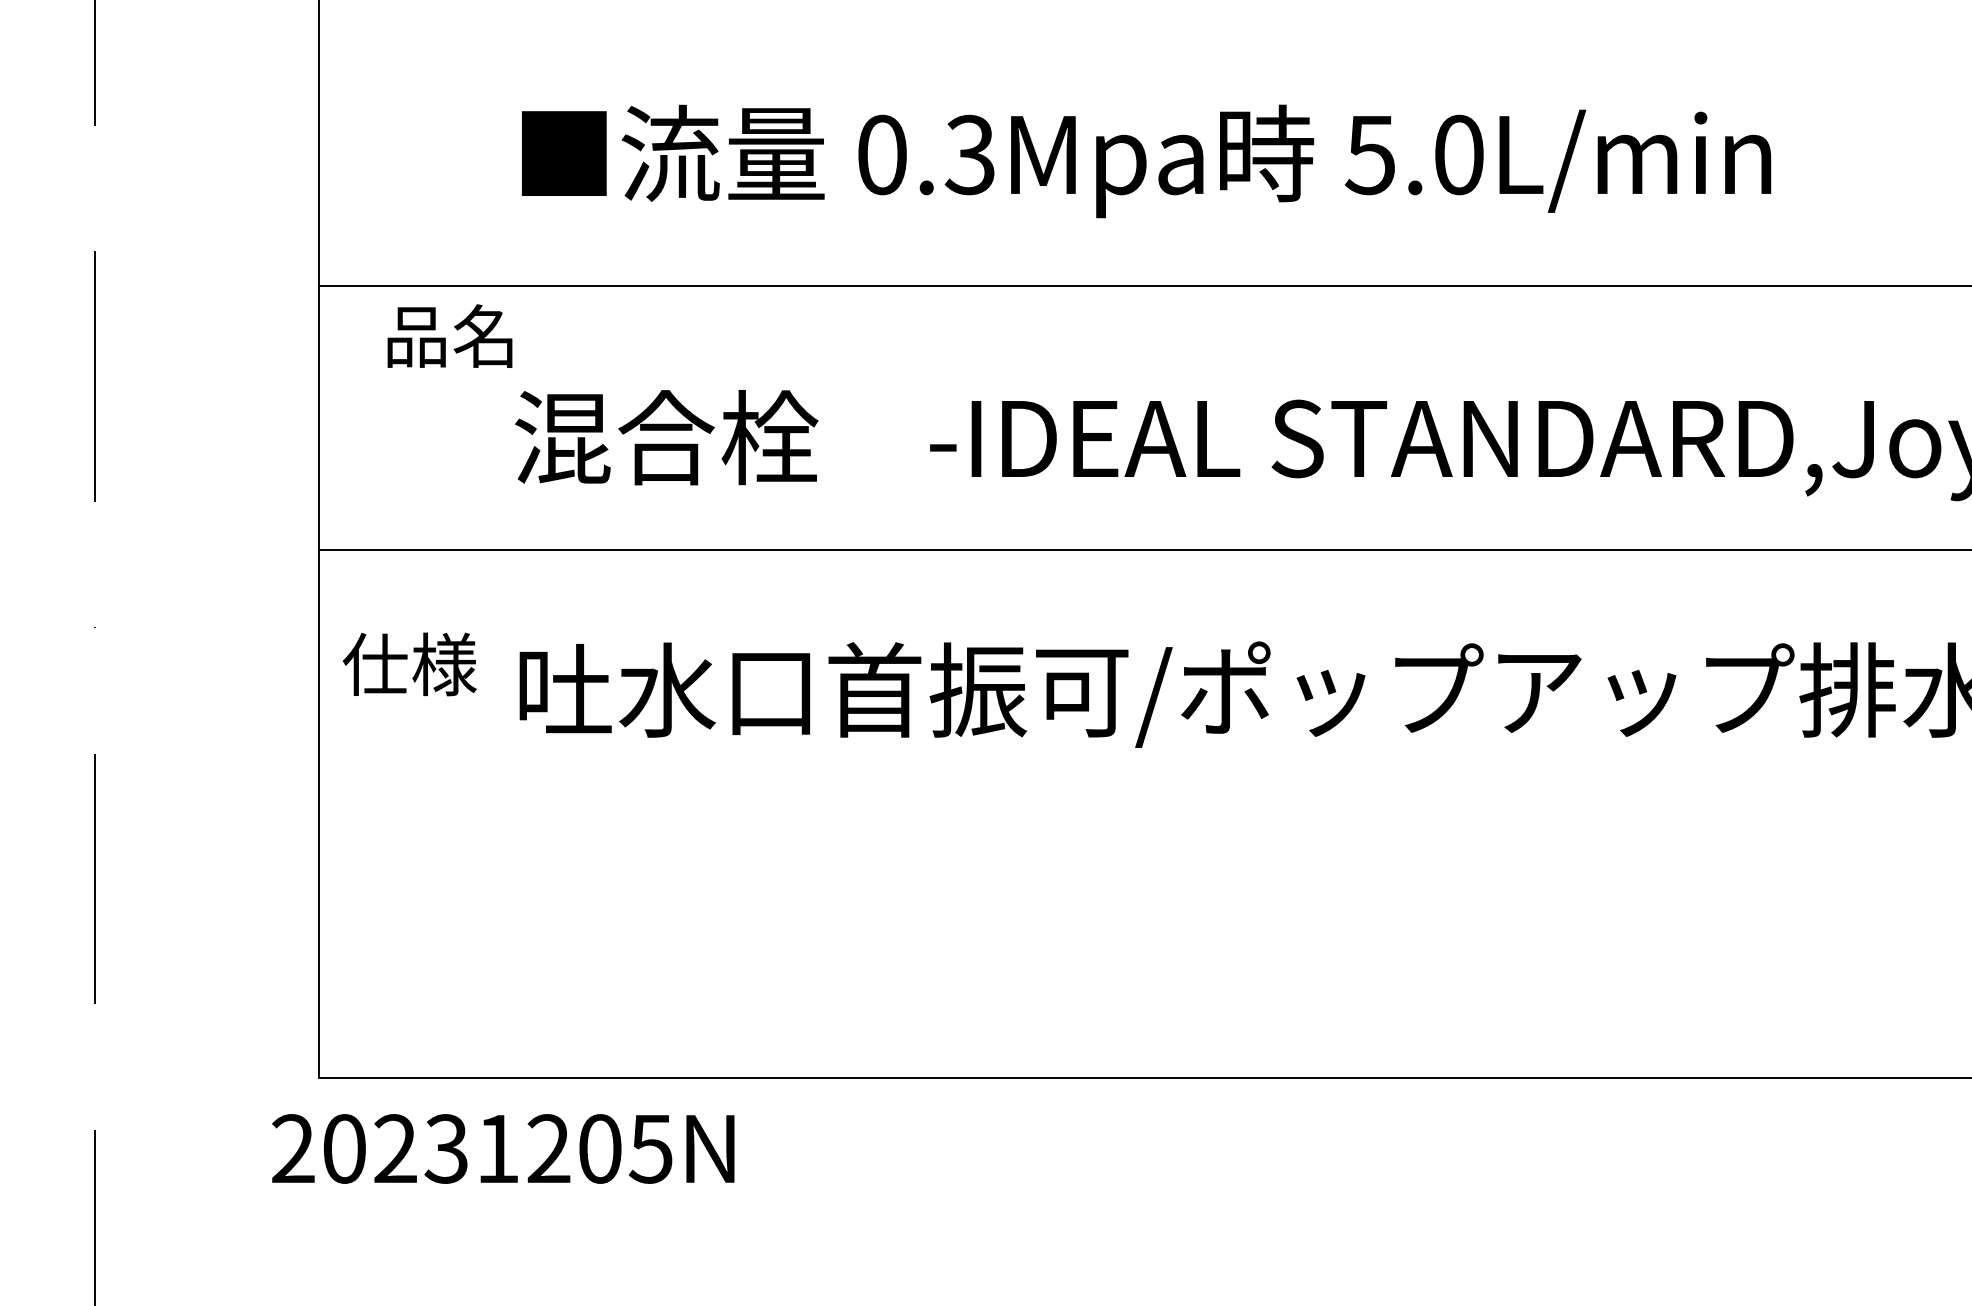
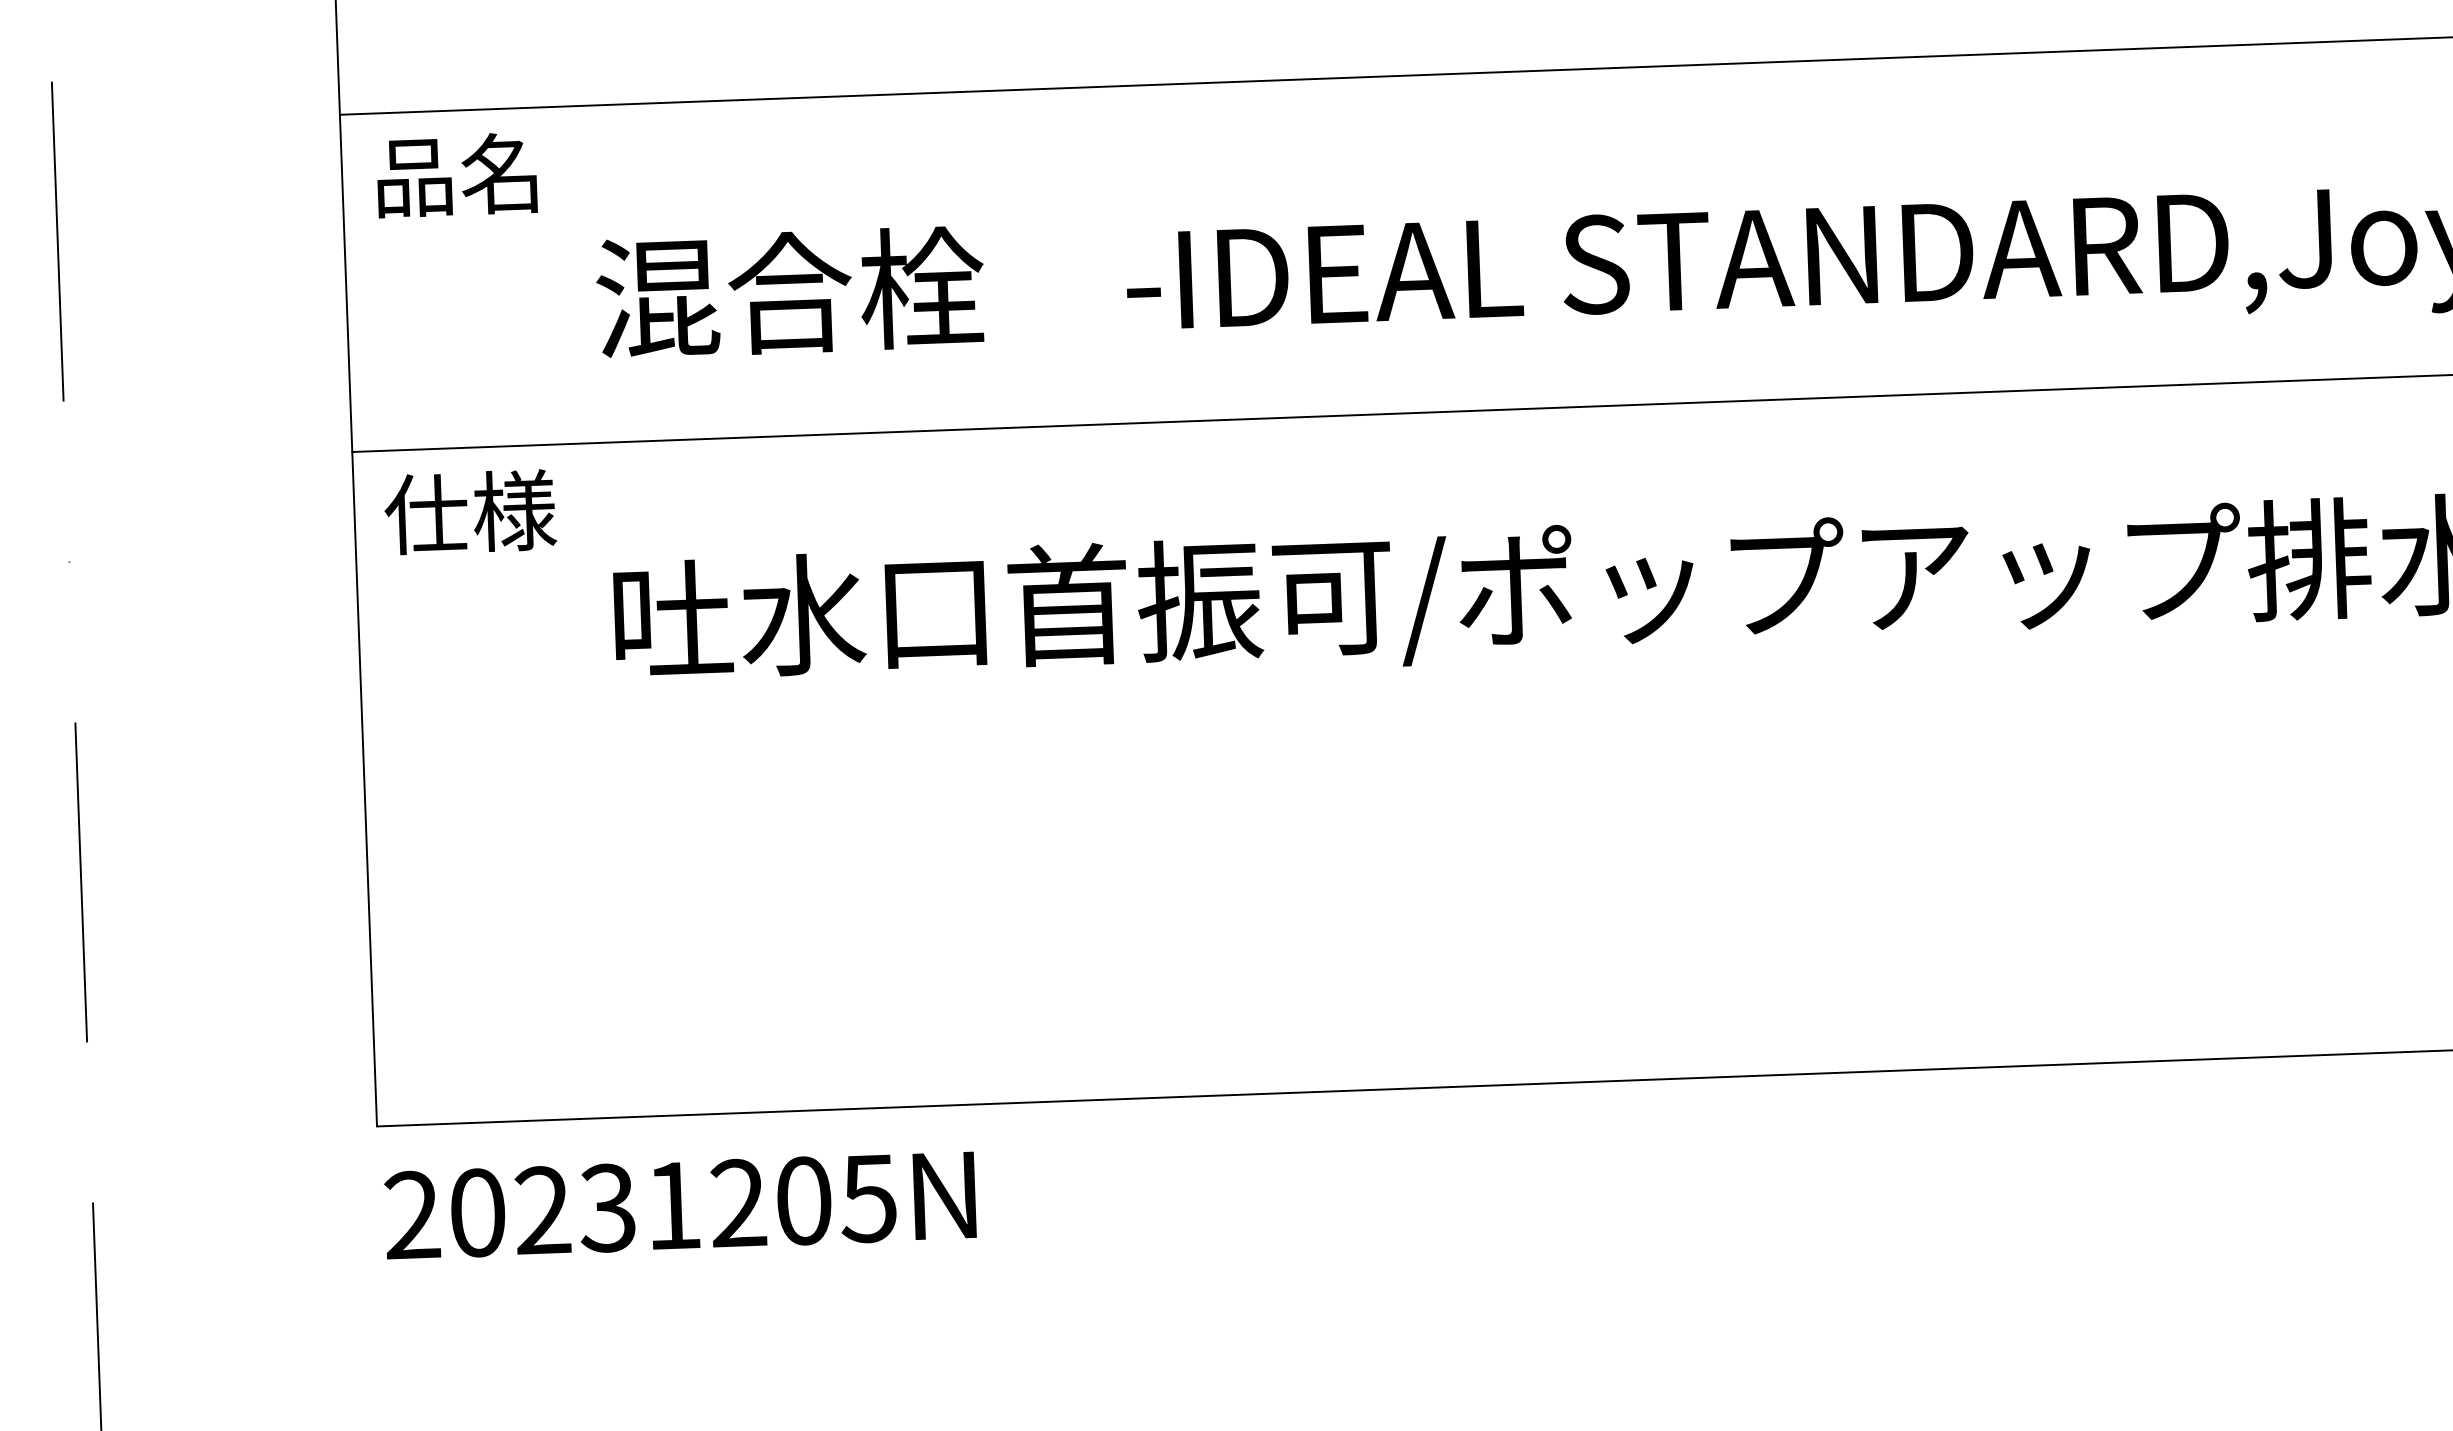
text: (449, 335) -> (456, 174), moved
text: (409, 664) -> (469, 512), moved
text: (503, 1148) -> (680, 1204), moved

